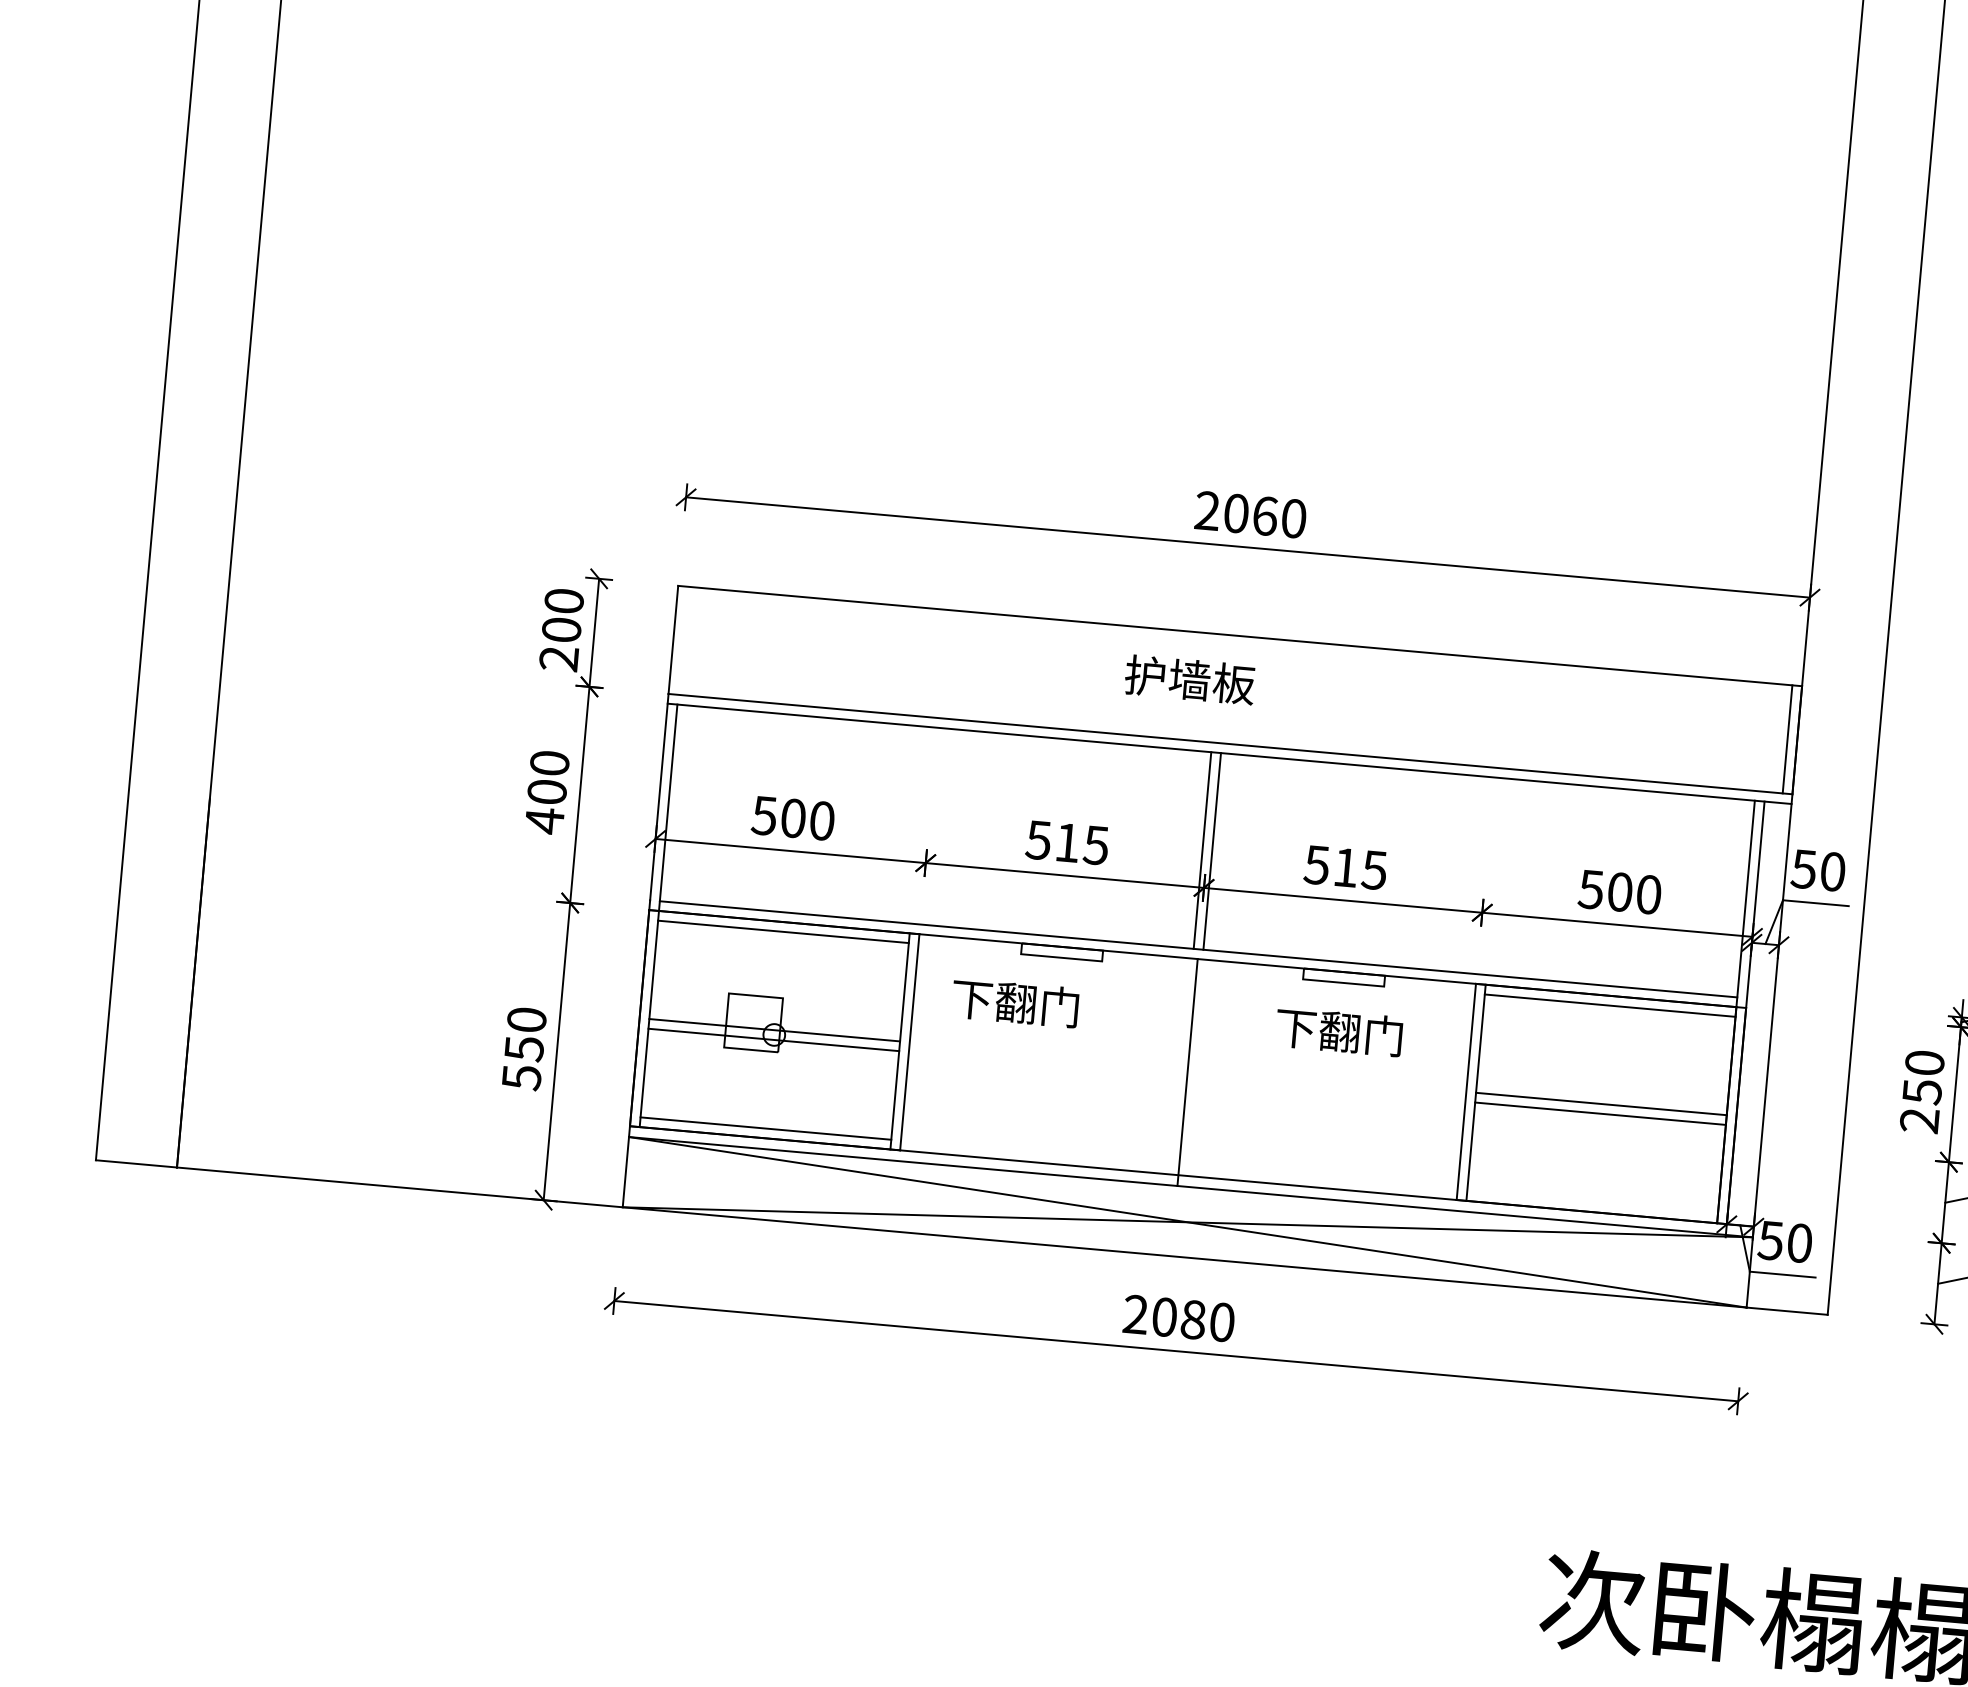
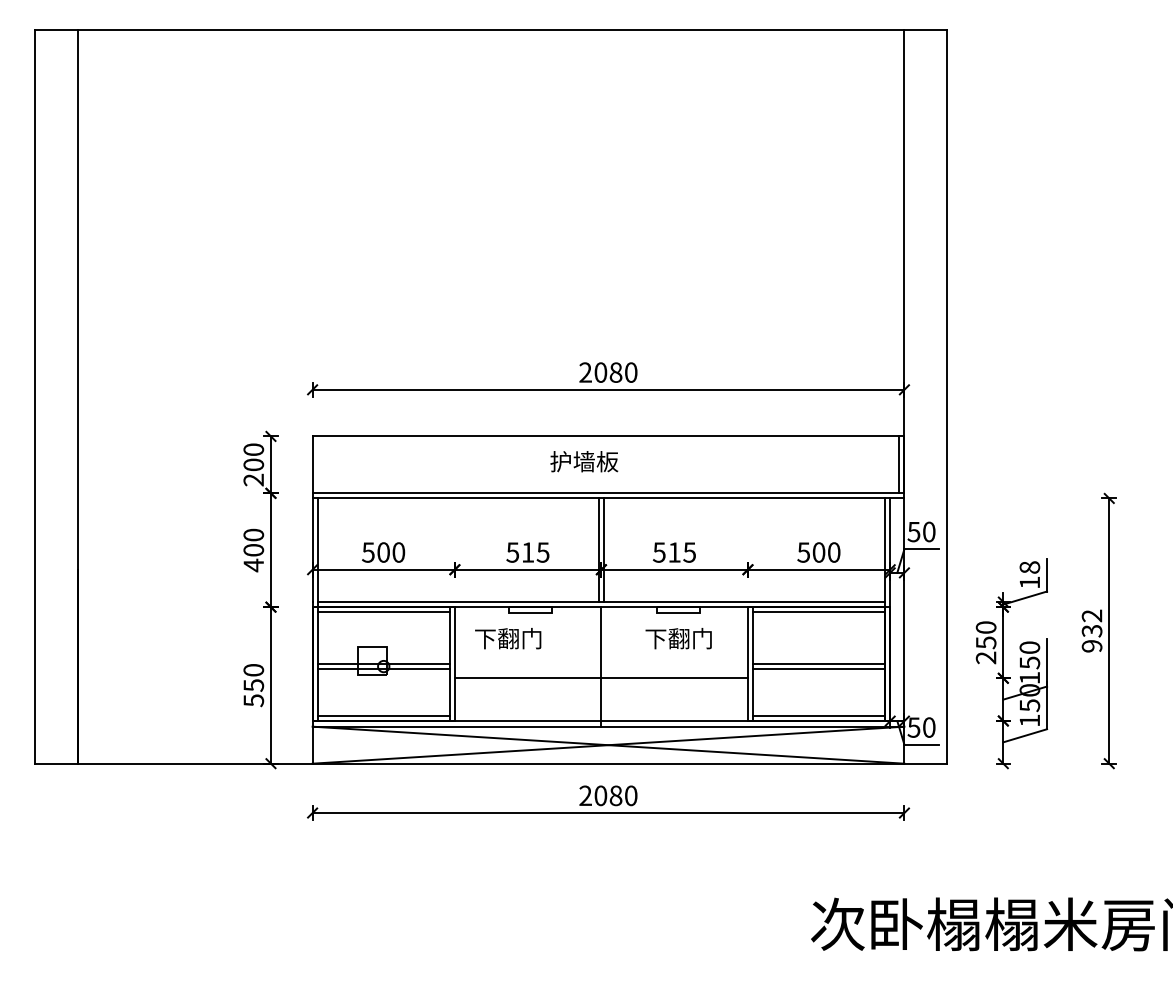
text: (1264, 515) -> (615, 372), 2060 -> 2080
line: (1183, 1094) -> (600, 678), added
line: (1593, 1201) -> (819, 715), added

